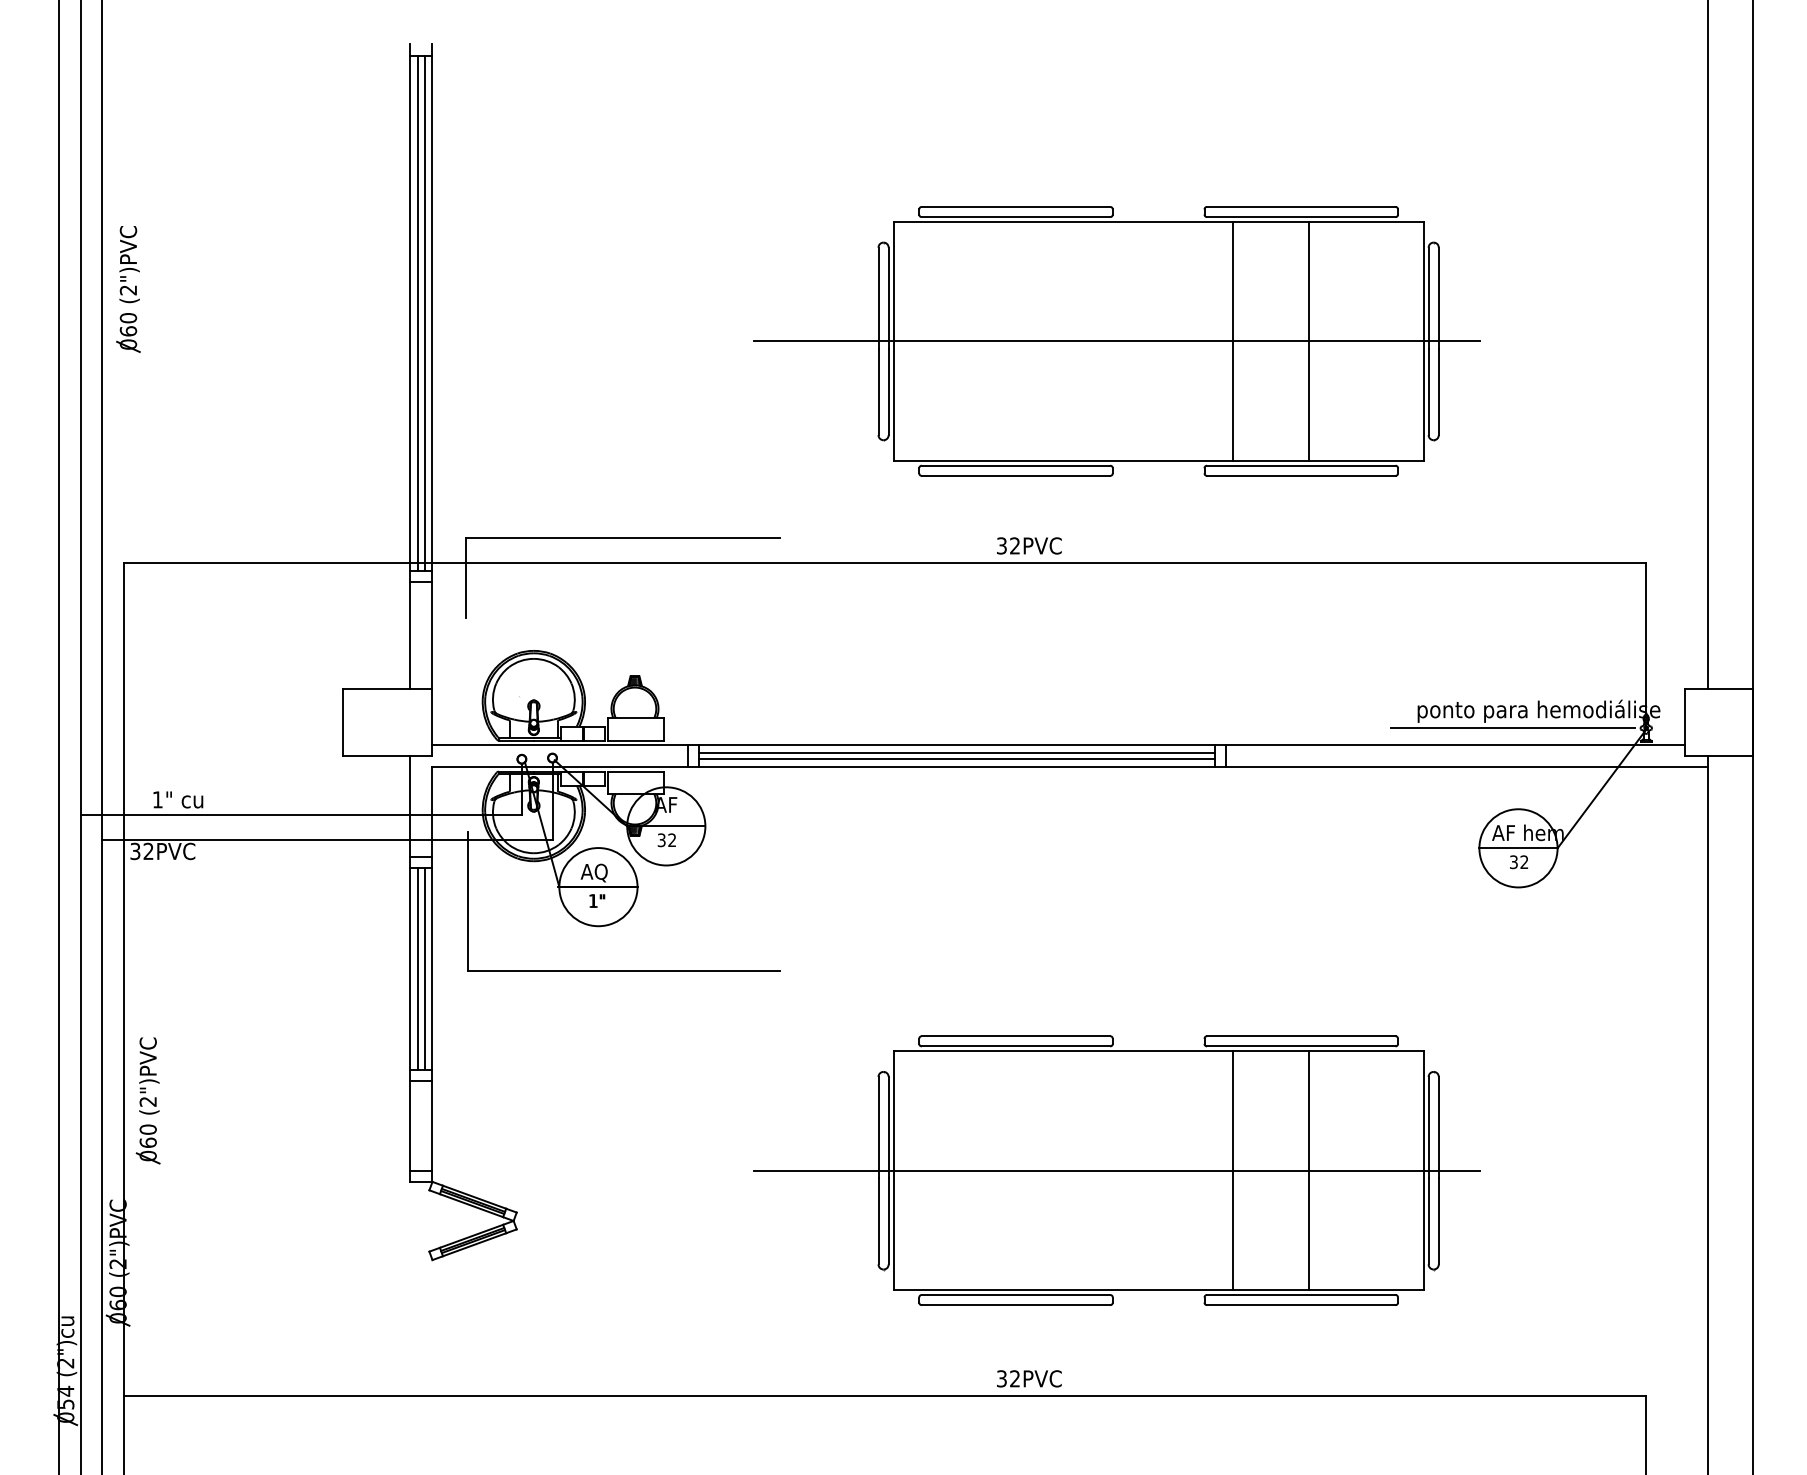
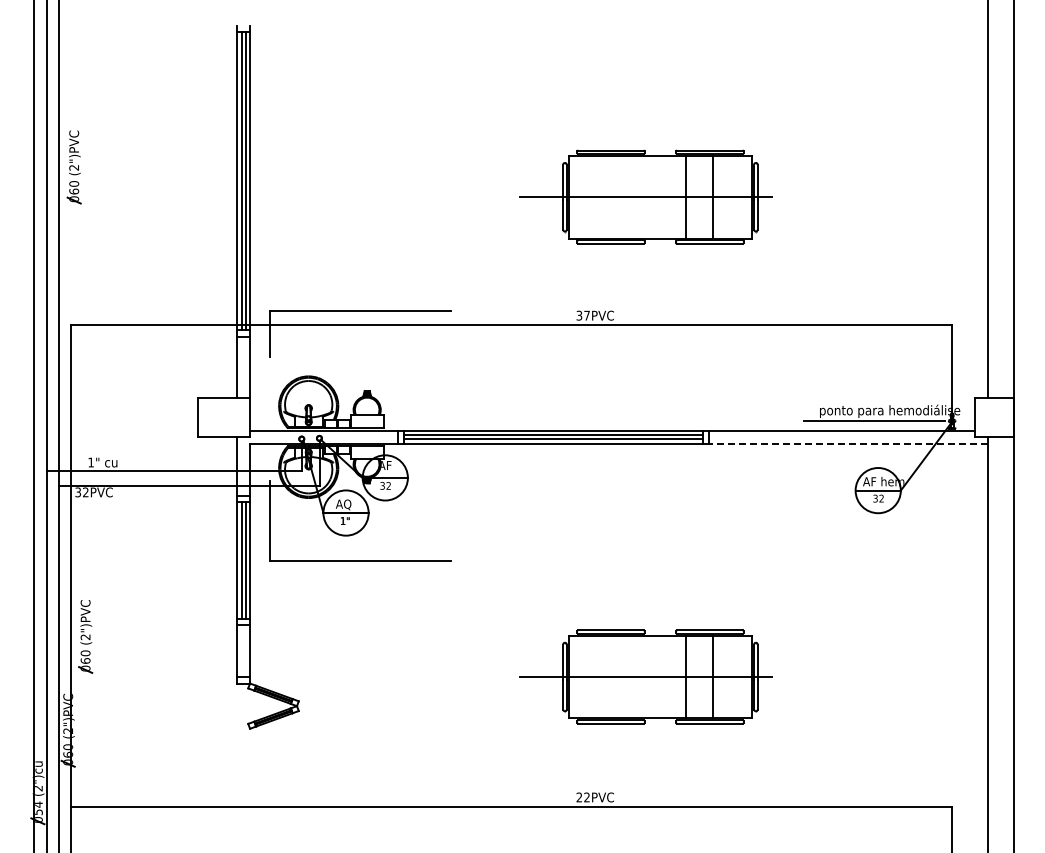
part: (1116, 339) -> (645, 196), size x0.6
text: (1014, 545) -> (586, 315), 32PVC -> 37PVC
line: (1465, 766) -> (847, 443), solid -> dashed
part: (1116, 1169) -> (645, 676), size x0.6
text: (1002, 1378) -> (579, 797), 32PVC -> 22PVC

